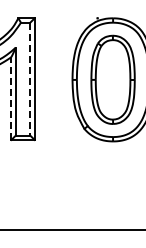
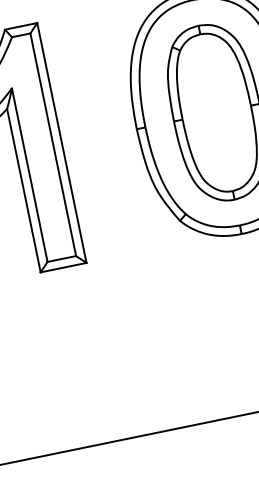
line: (30, 79) -> (53, 145), dashed -> solid
line: (11, 98) -> (24, 190), dashed -> solid

